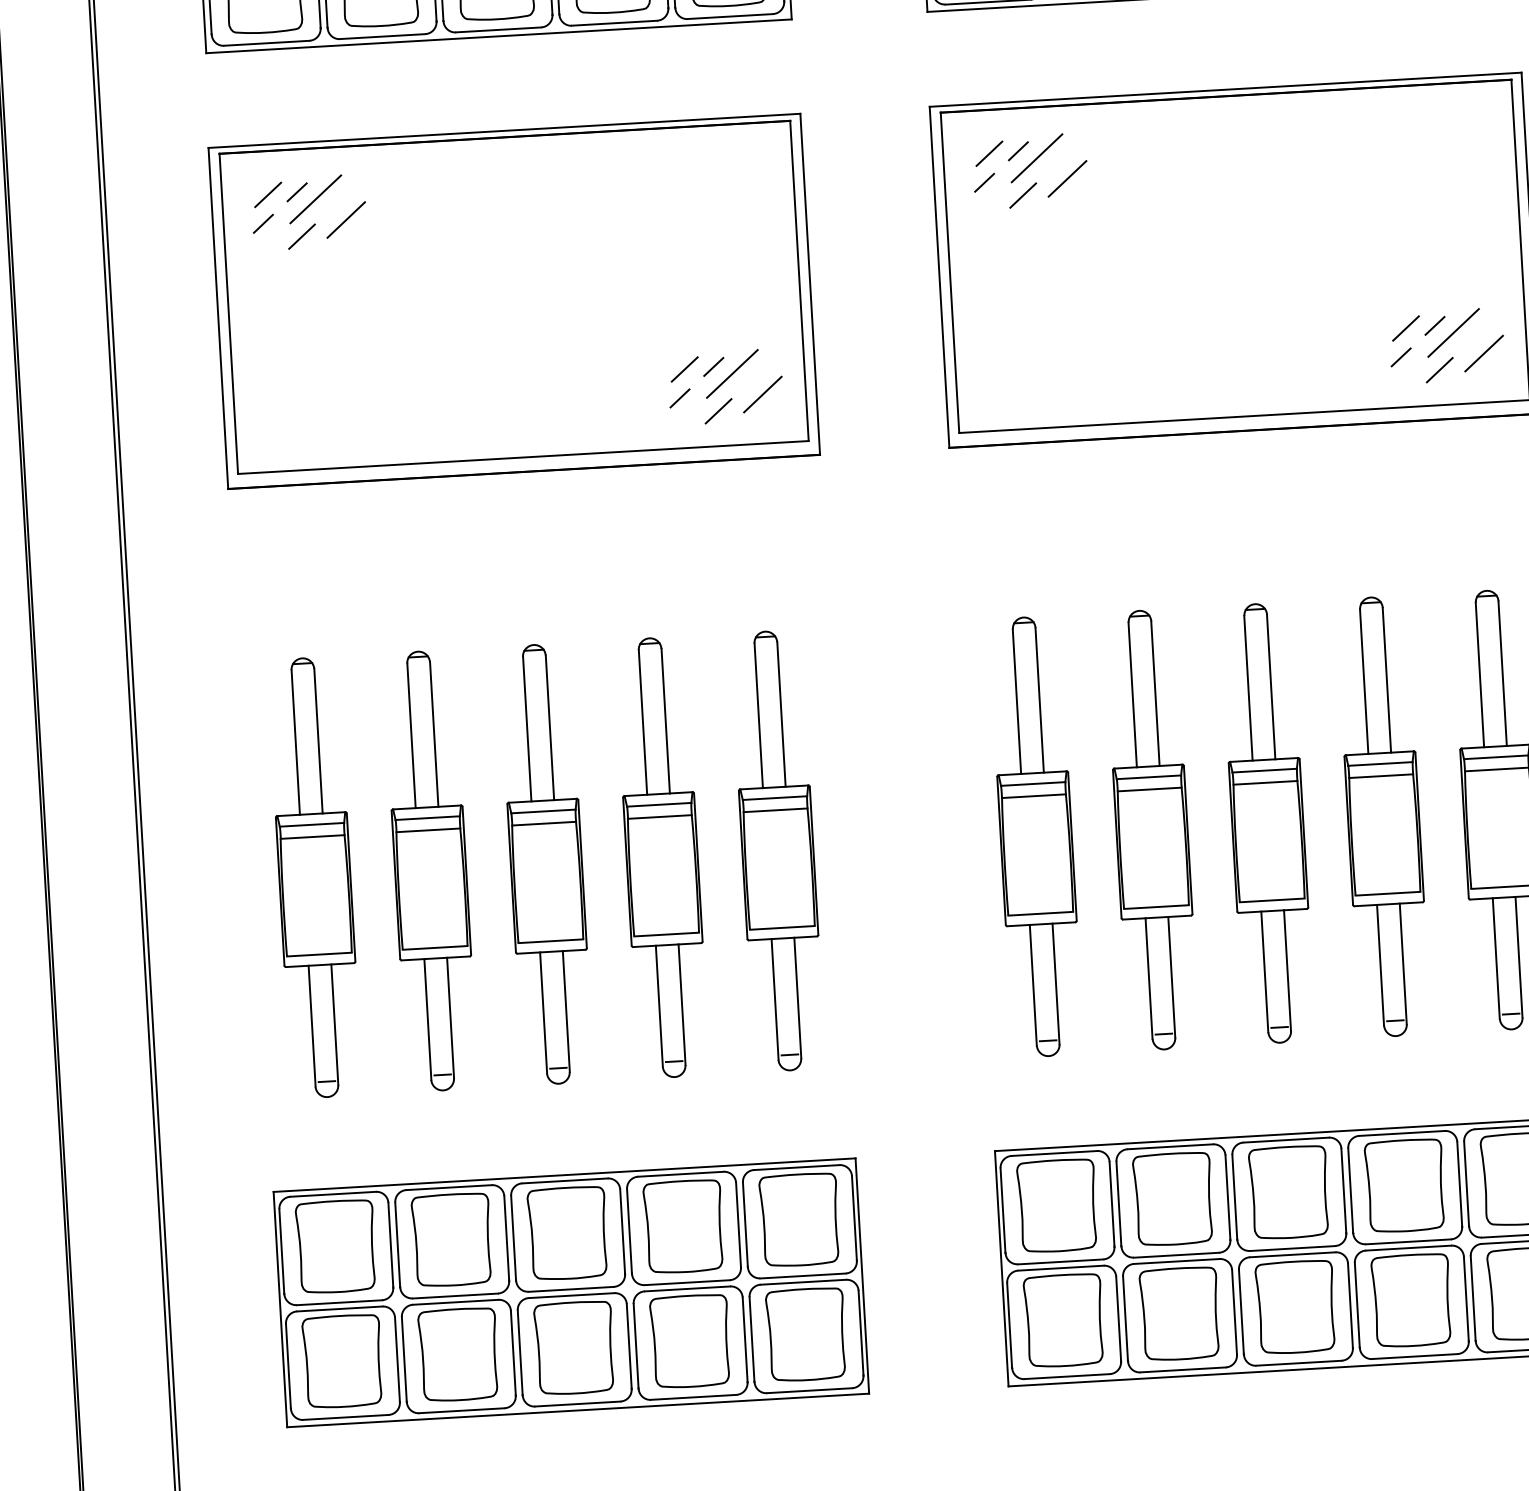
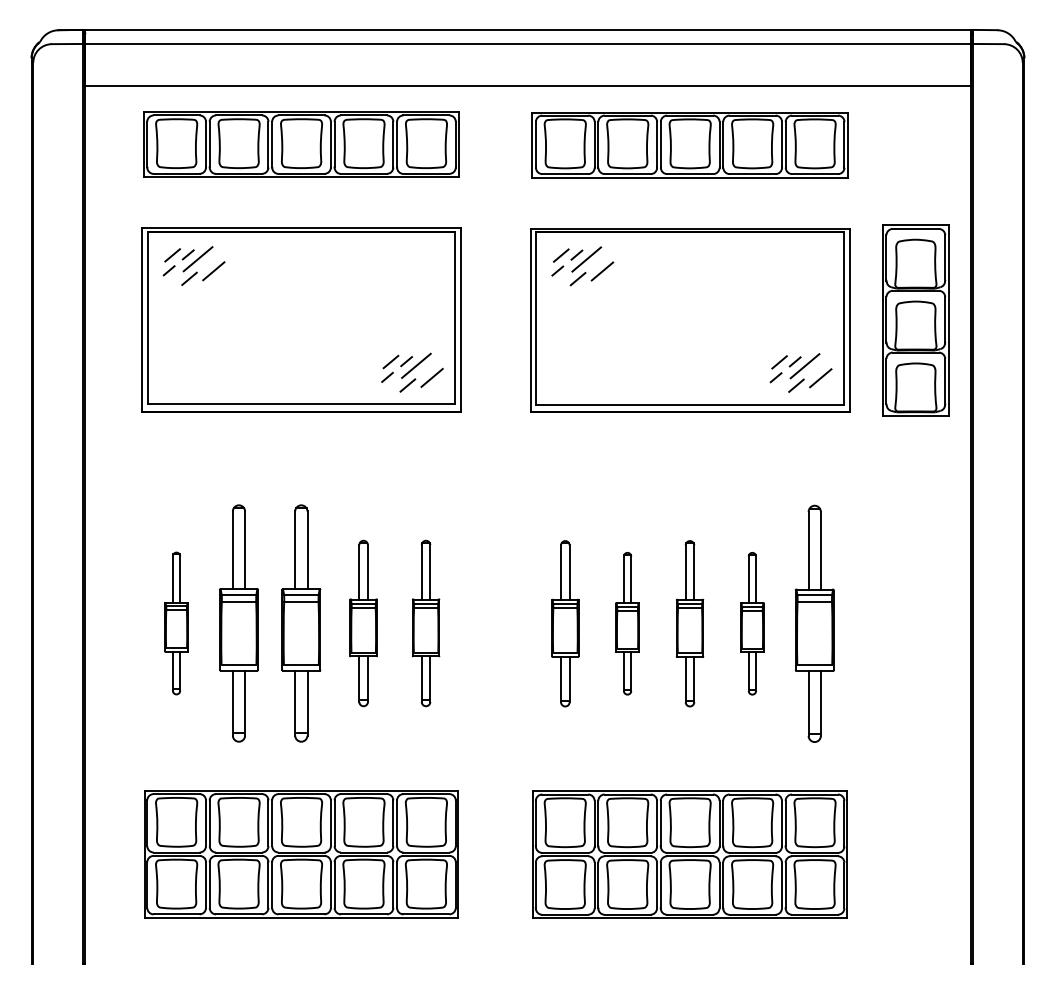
part: (1383, 816) -> (752, 623), size x0.6
part: (1266, 822) -> (689, 623), size x0.7
part: (1151, 829) -> (627, 623), size x0.6
part: (1036, 836) -> (565, 623), size x0.7
part: (776, 851) -> (425, 623), size x0.7
part: (661, 857) -> (363, 623), size x0.7
part: (314, 877) -> (176, 623), size x0.6

